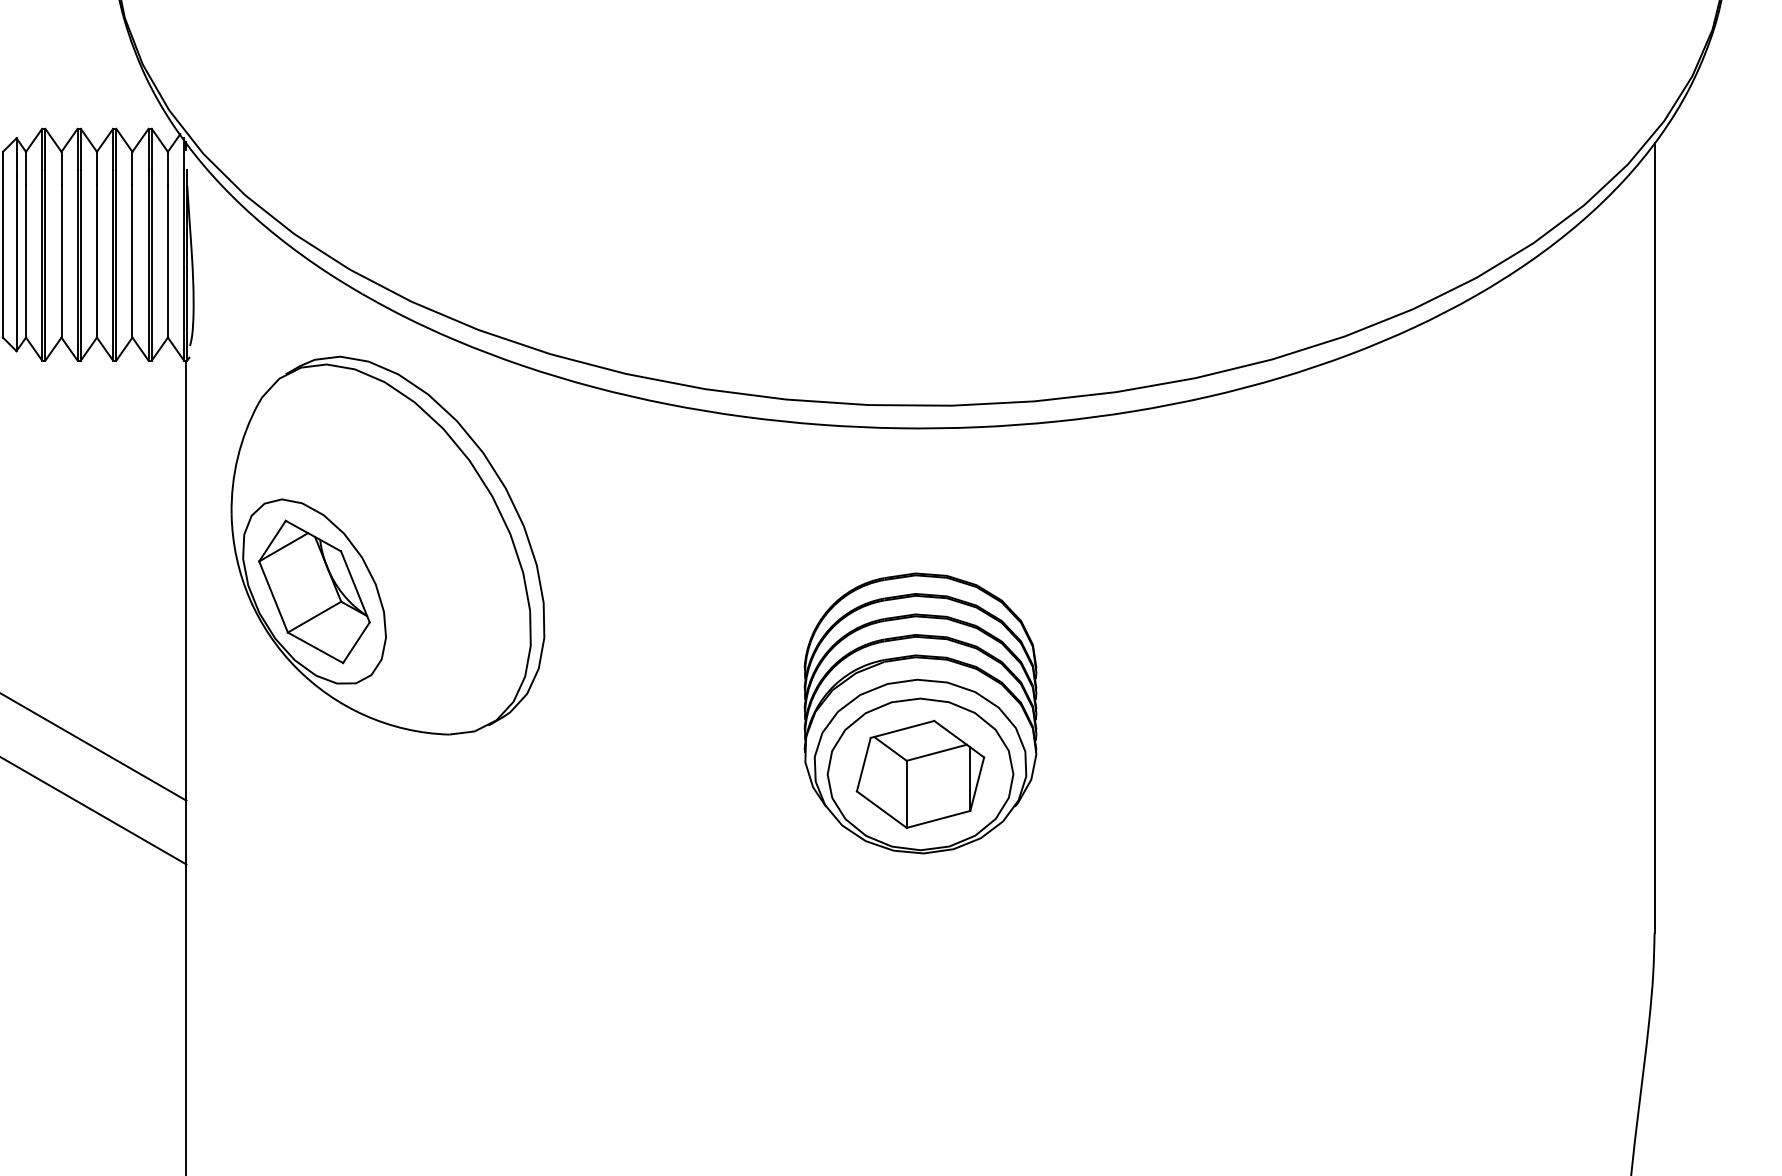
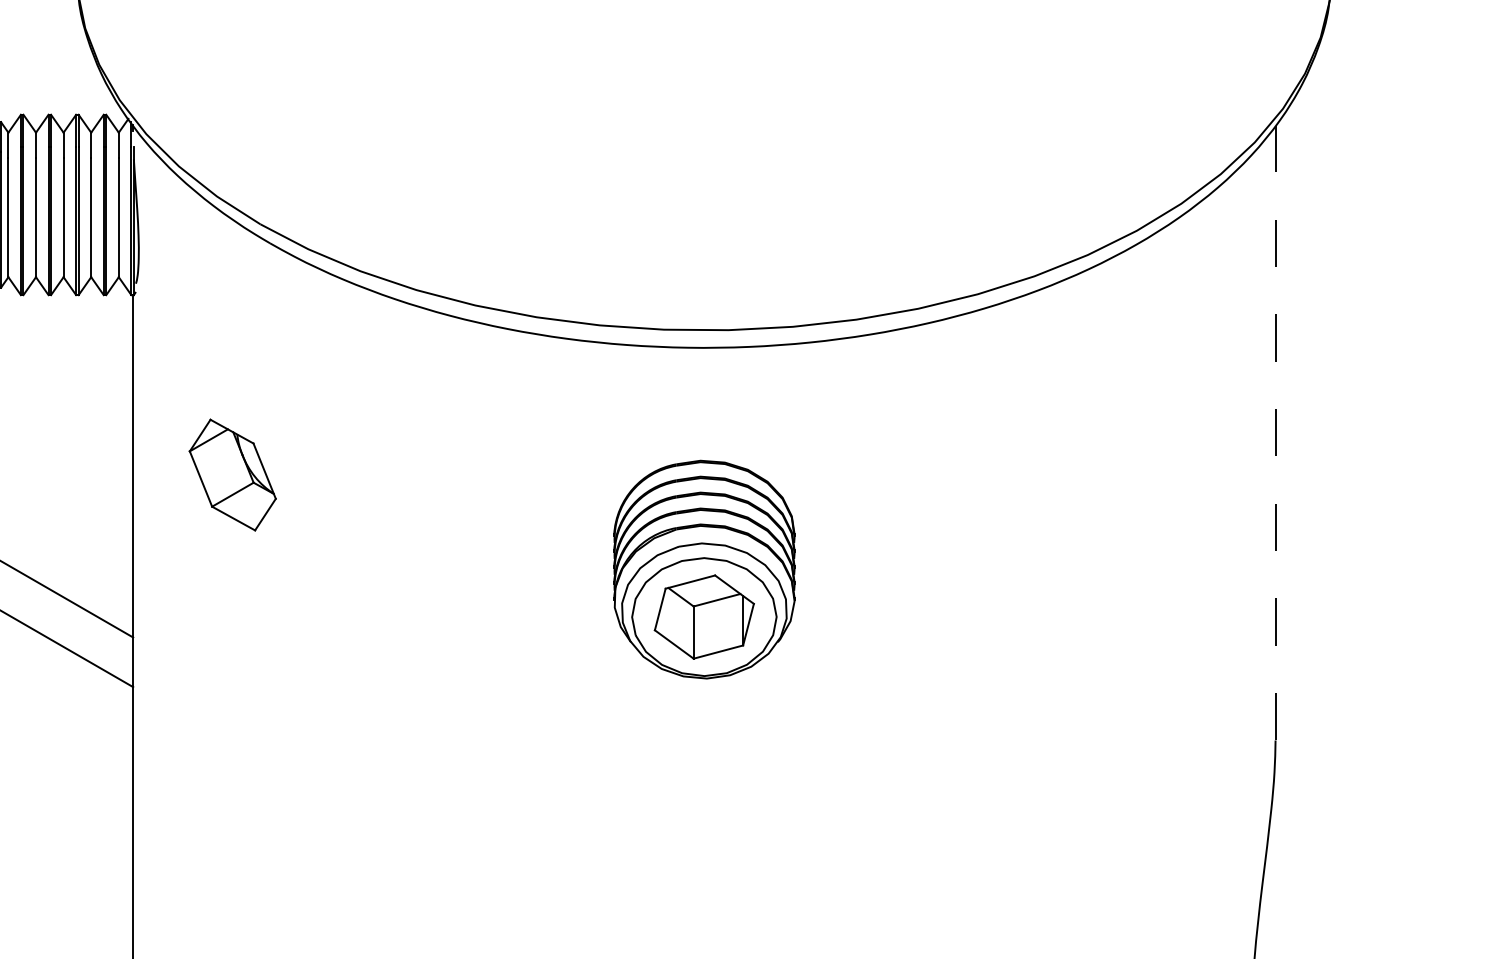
line: (1654, 537) -> (1275, 432), solid -> dashed
part: (387, 544) -> (289, 438), removed

